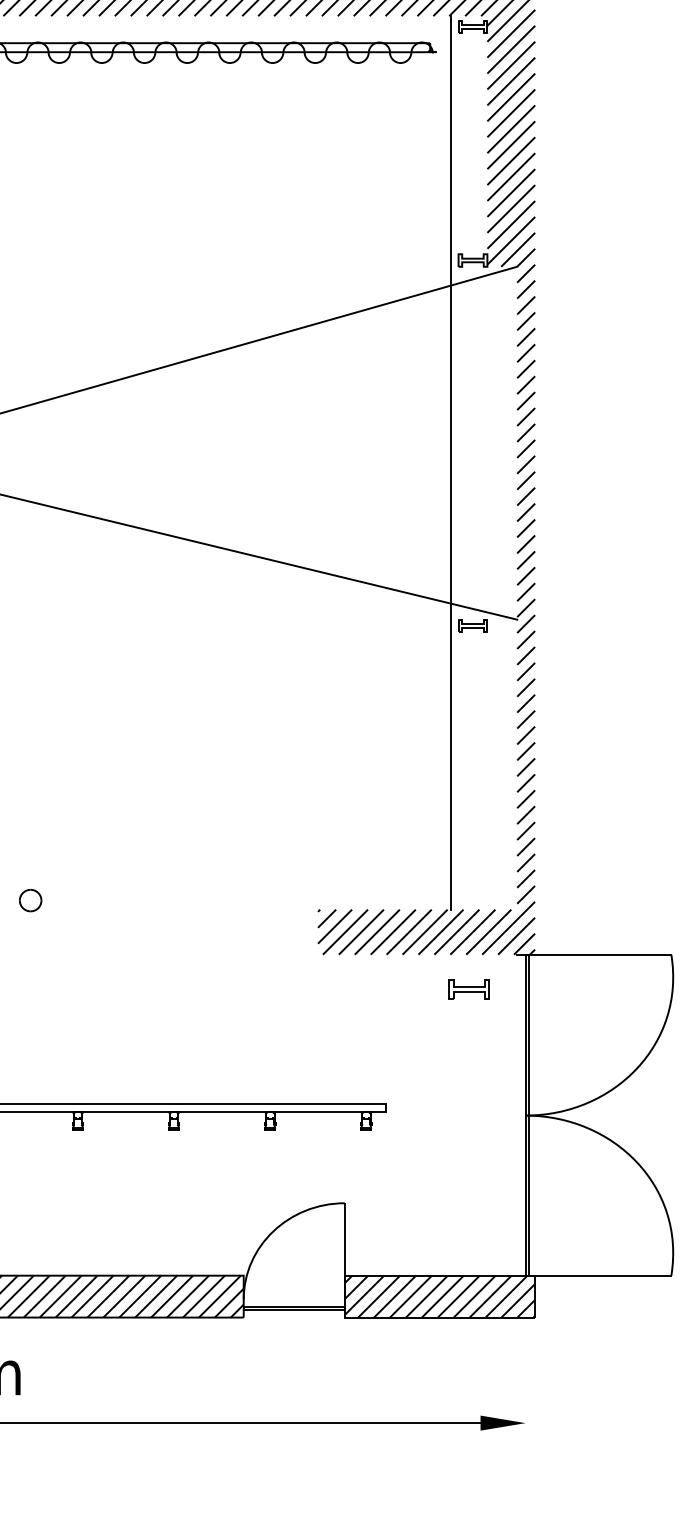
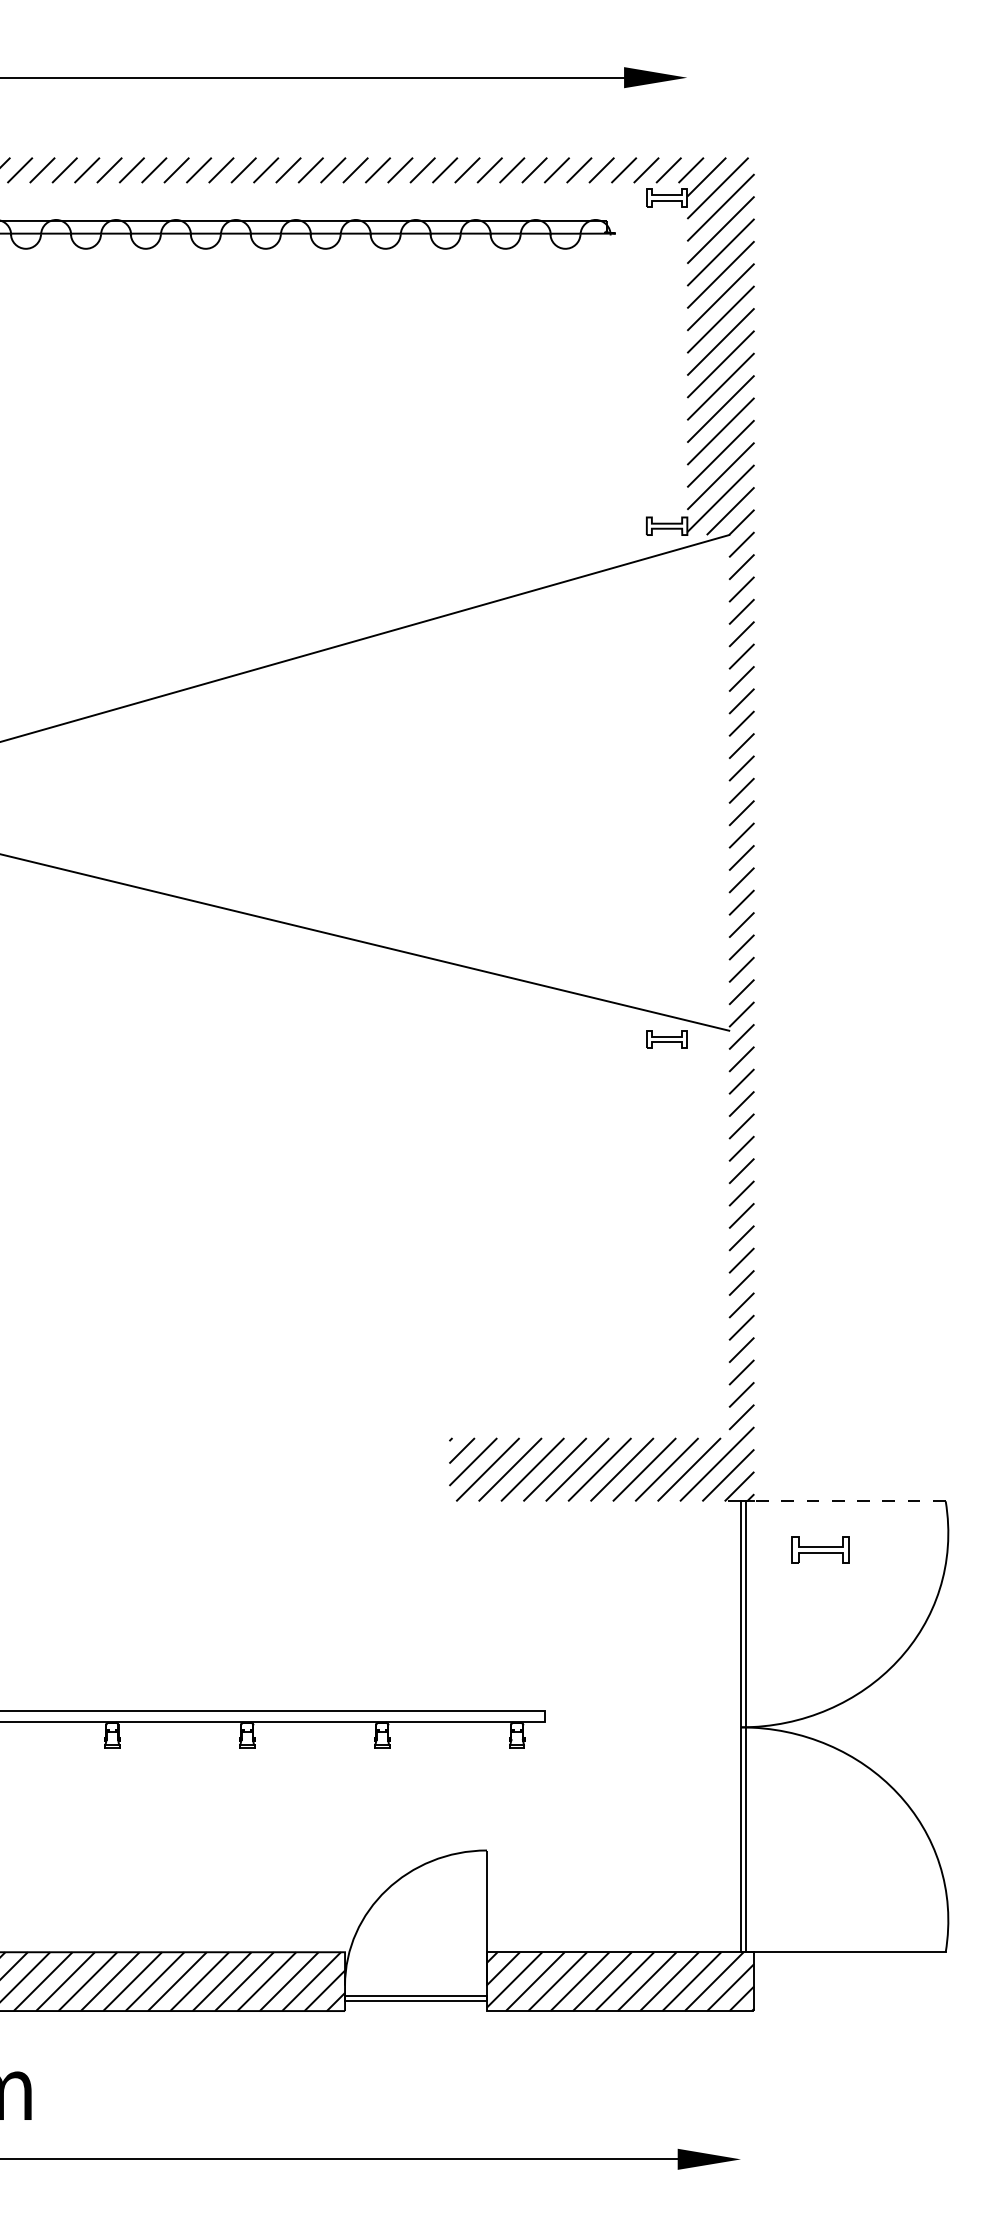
line: (451, 462) -> (636, 810), removed
part: (30, 900) -> (45, 1425), removed
line: (598, 954) -> (843, 1501), solid -> dashed
part: (469, 988) -> (820, 1549), moved

